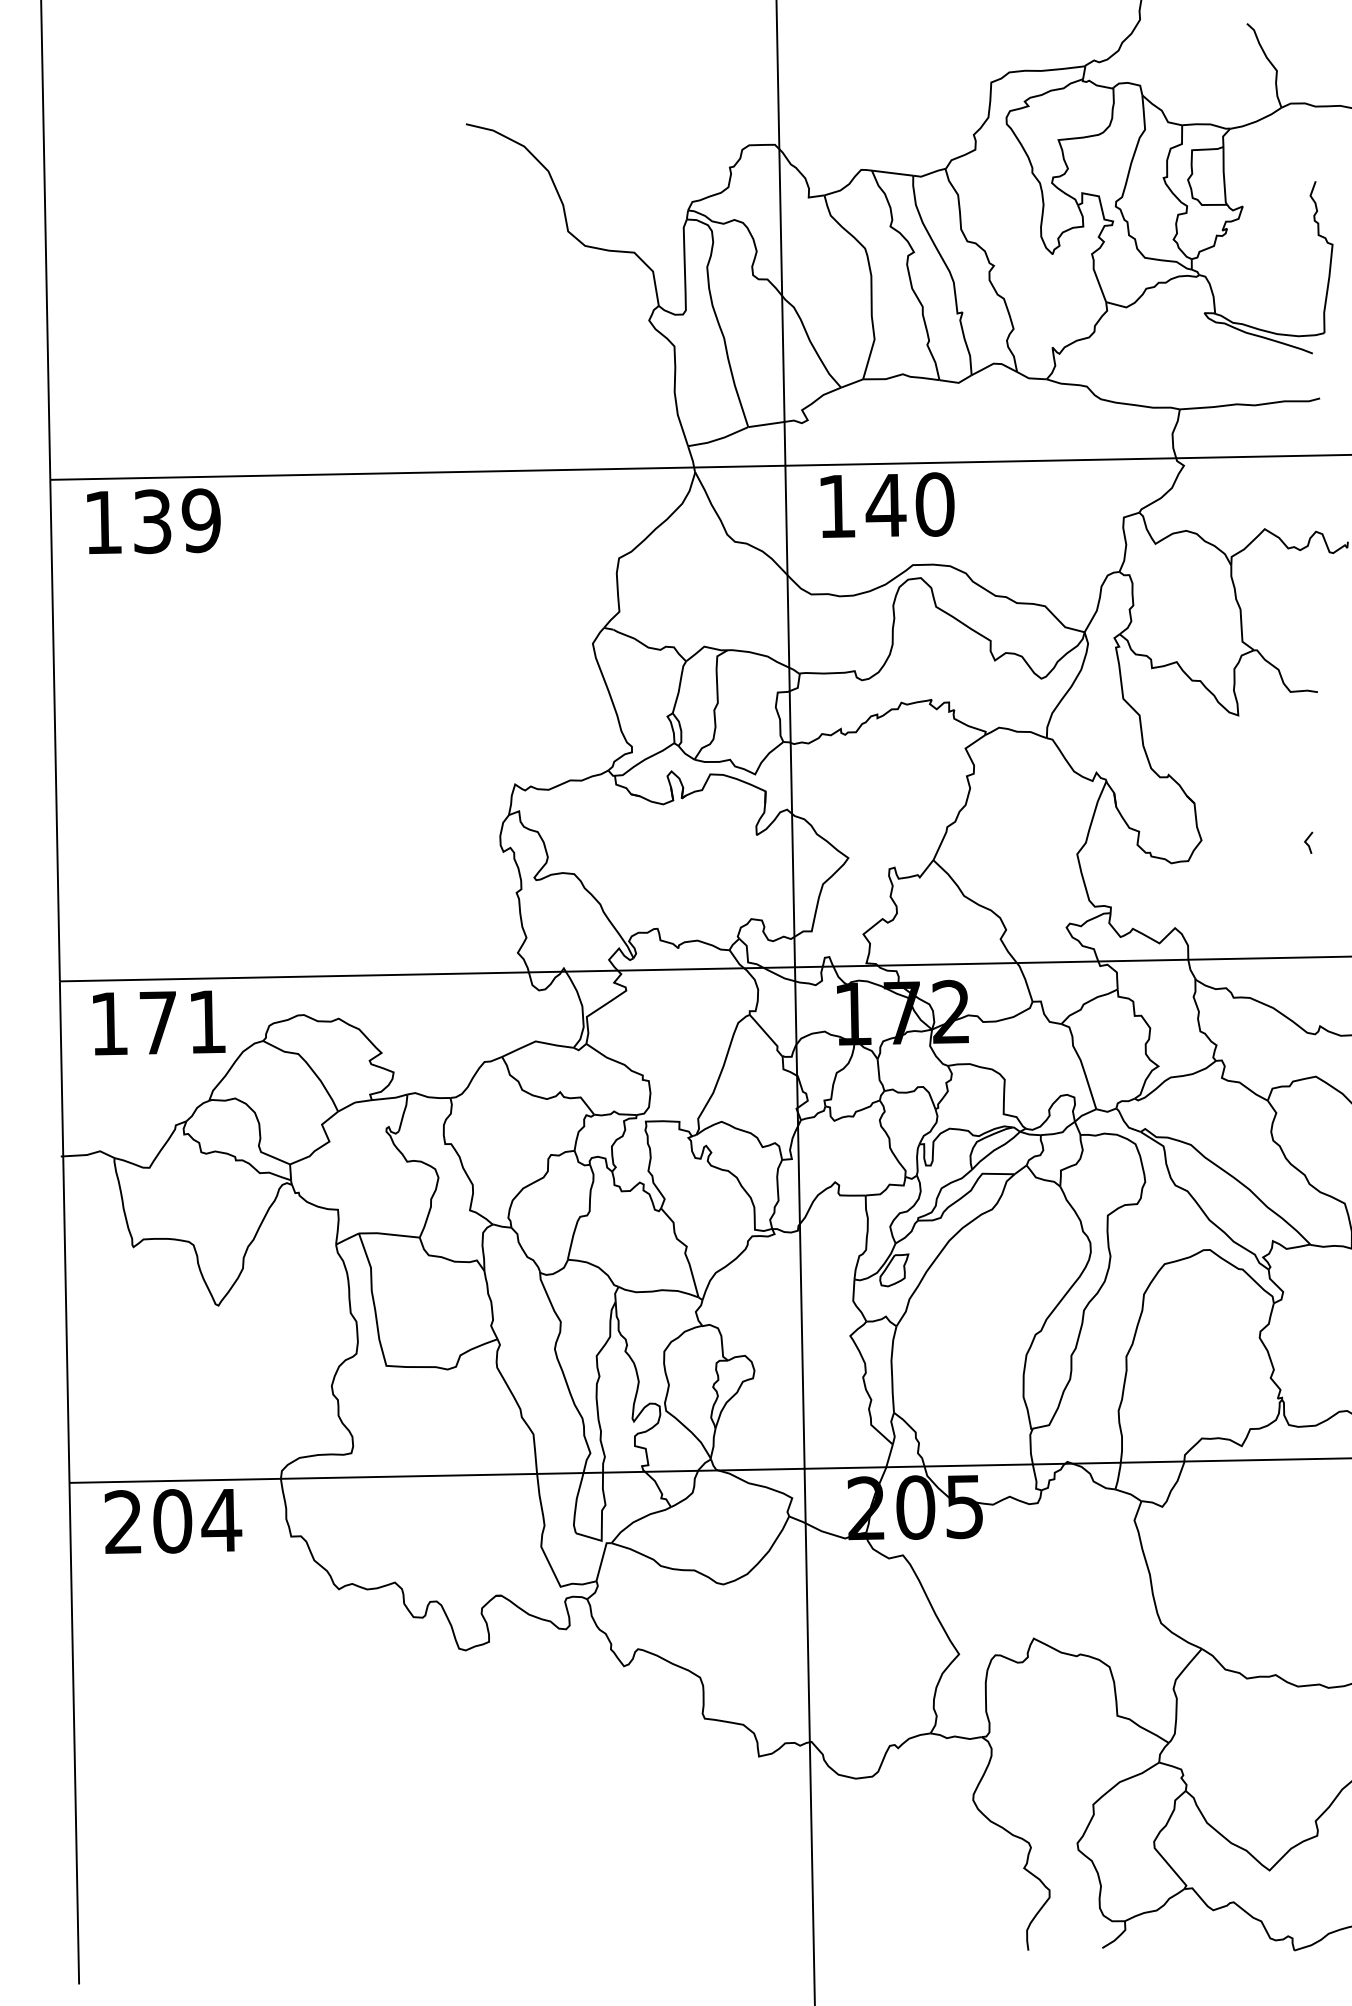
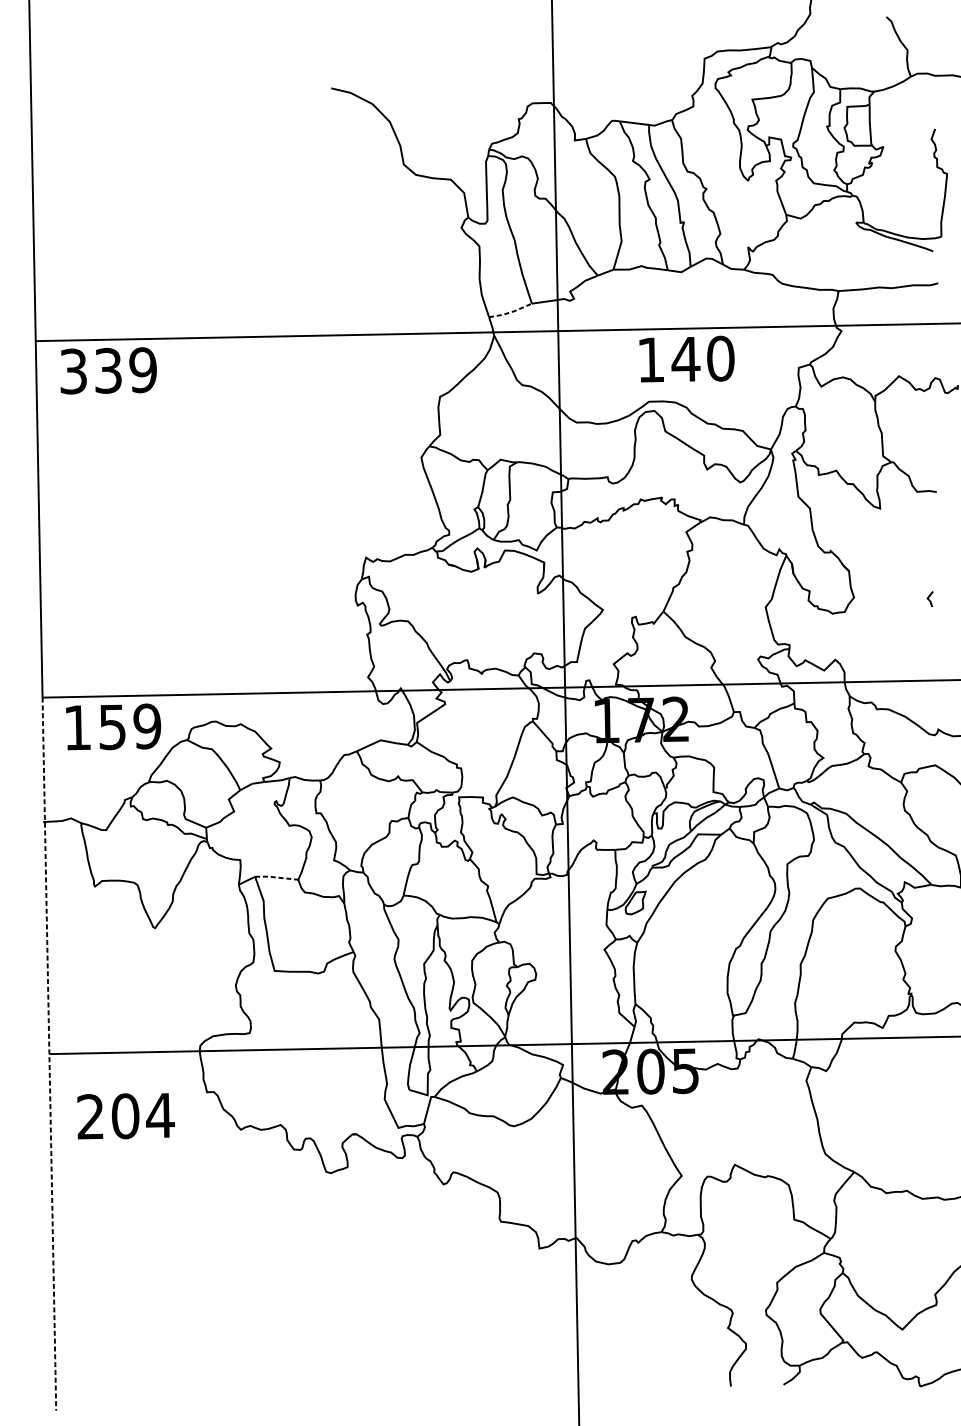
line: (719, 439) -> (511, 312), solid -> dashed
text: (887, 504) -> (686, 358), moved
text: (103, 522) -> (73, 371), 139 -> 339
text: (182, 1022) -> (129, 726), 171 -> 159
line: (389, 1234) -> (276, 877), solid -> dashed
line: (69, 1482) -> (49, 1053), solid -> dashed
text: (173, 1521) -> (126, 1116), moved

